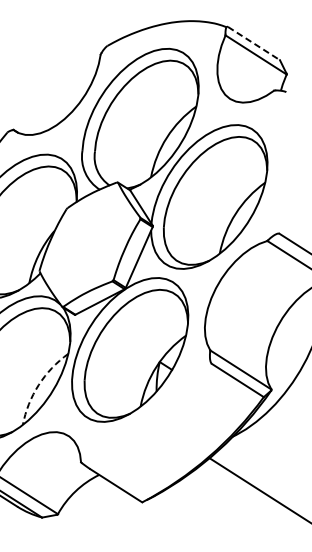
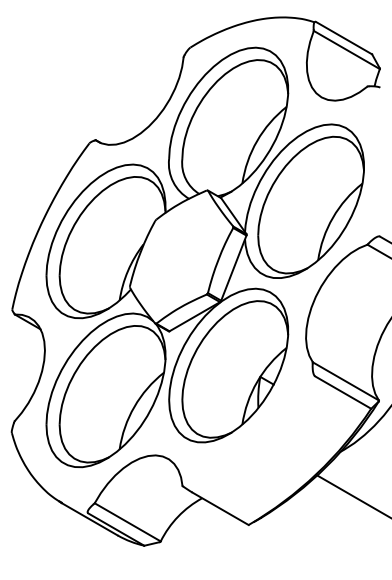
line: (254, 43) -> (344, 38), dashed -> solid
arc: (38, 384) -> (134, 406), dashed -> solid

